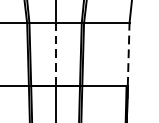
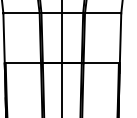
line: (55, 54) -> (62, 38), dashed -> solid
line: (128, 54) -> (120, 38), dashed -> solid

